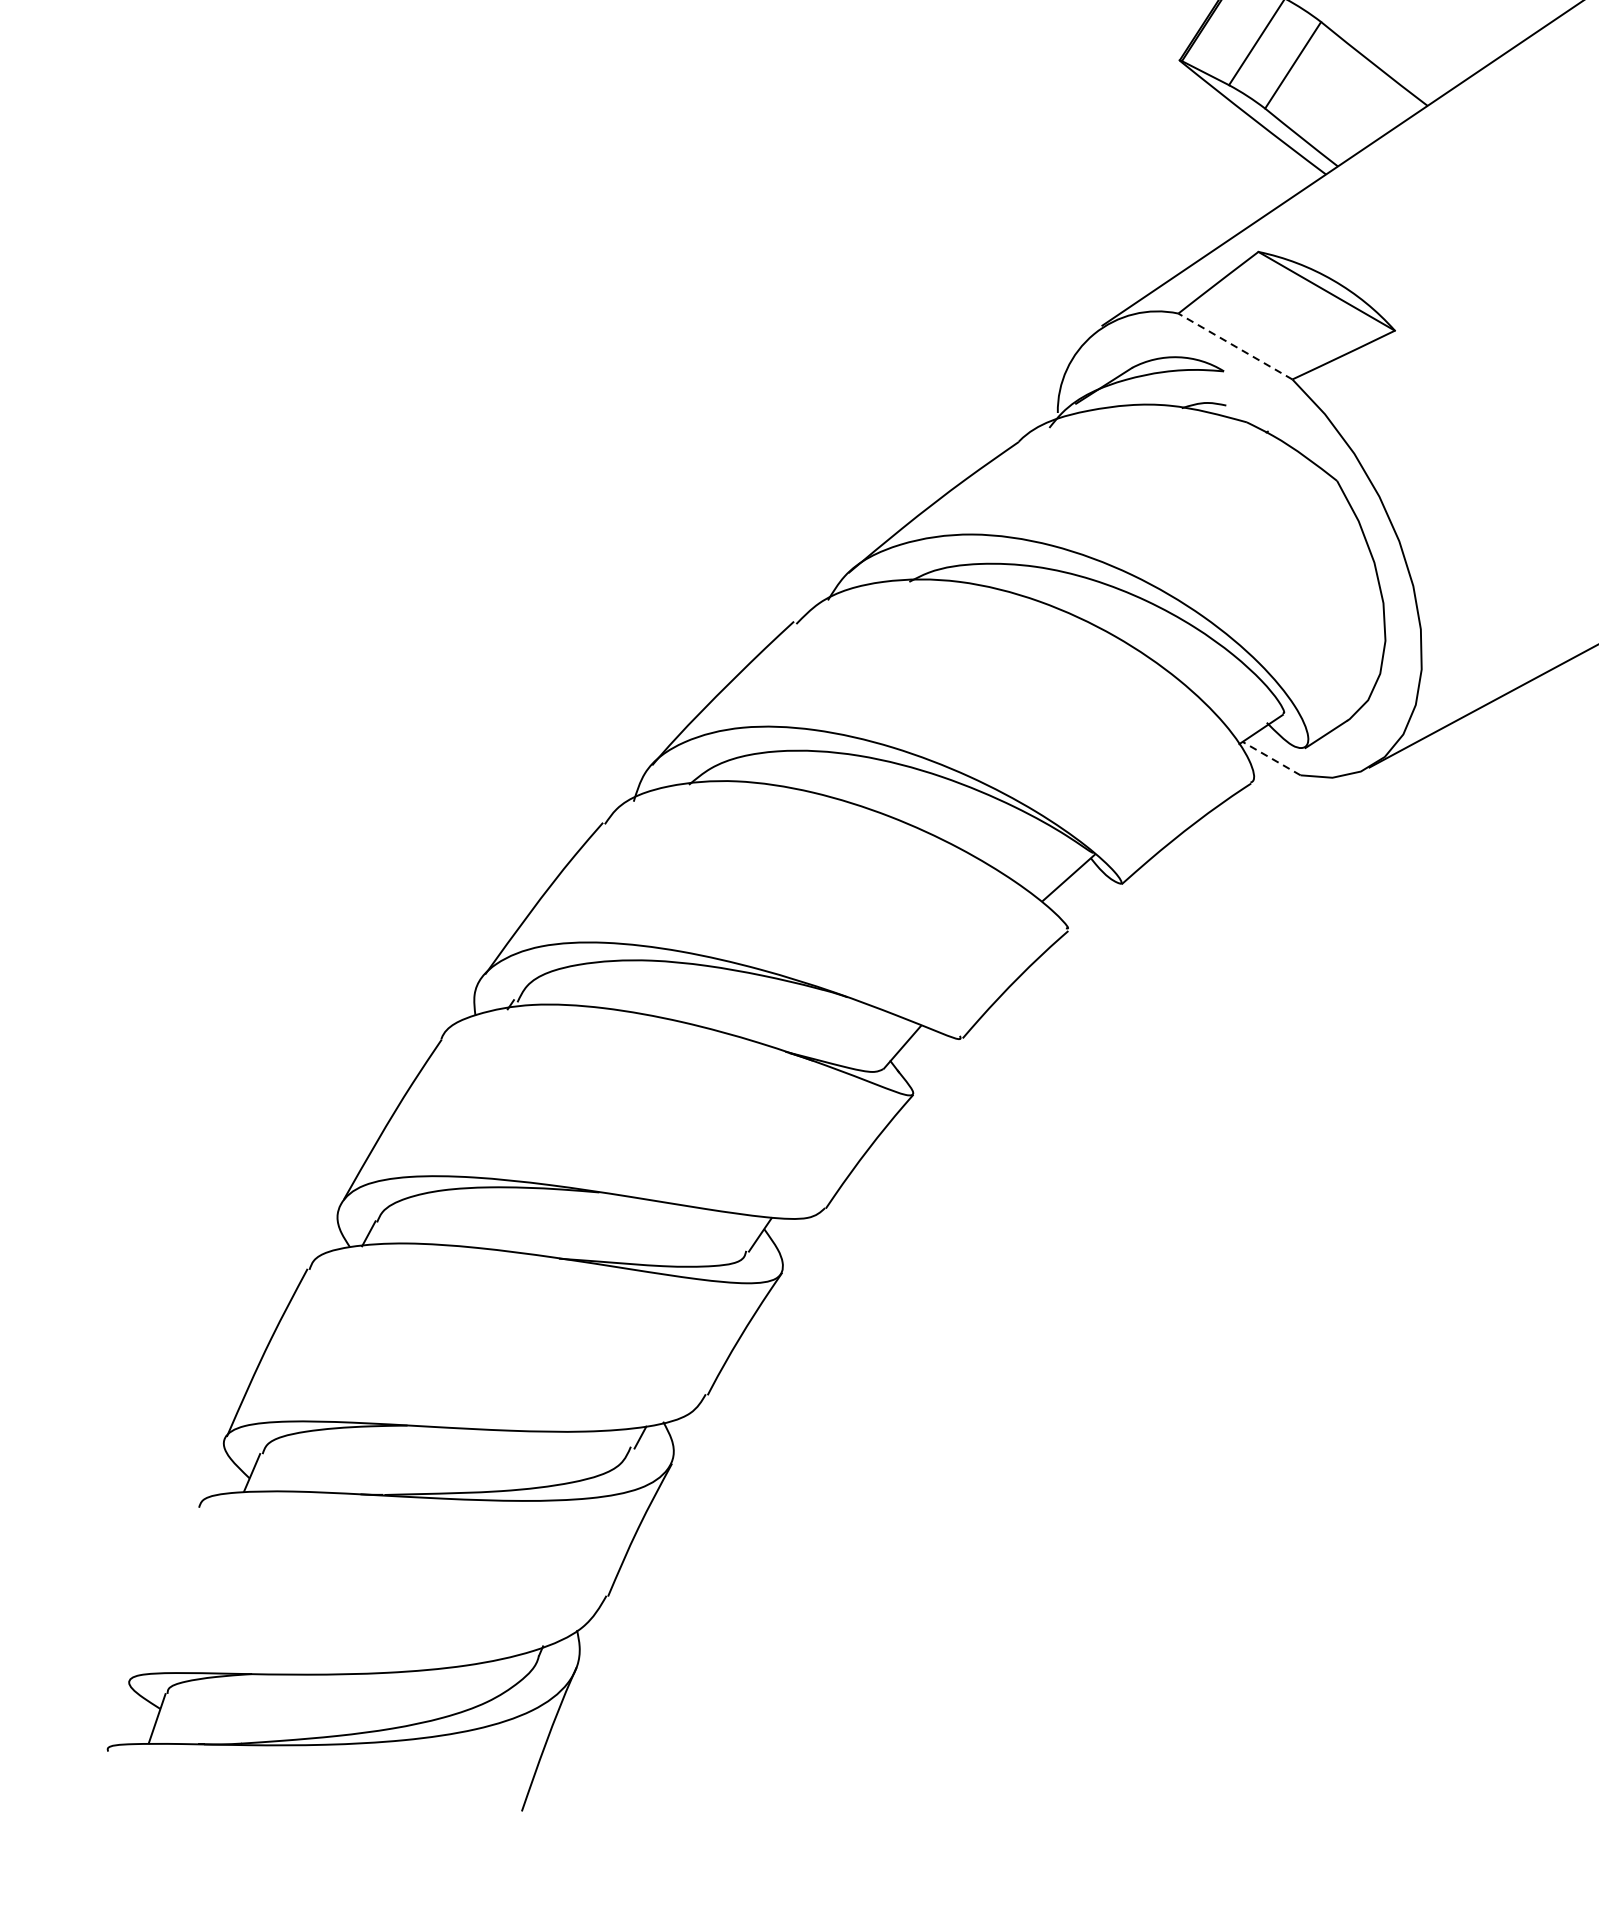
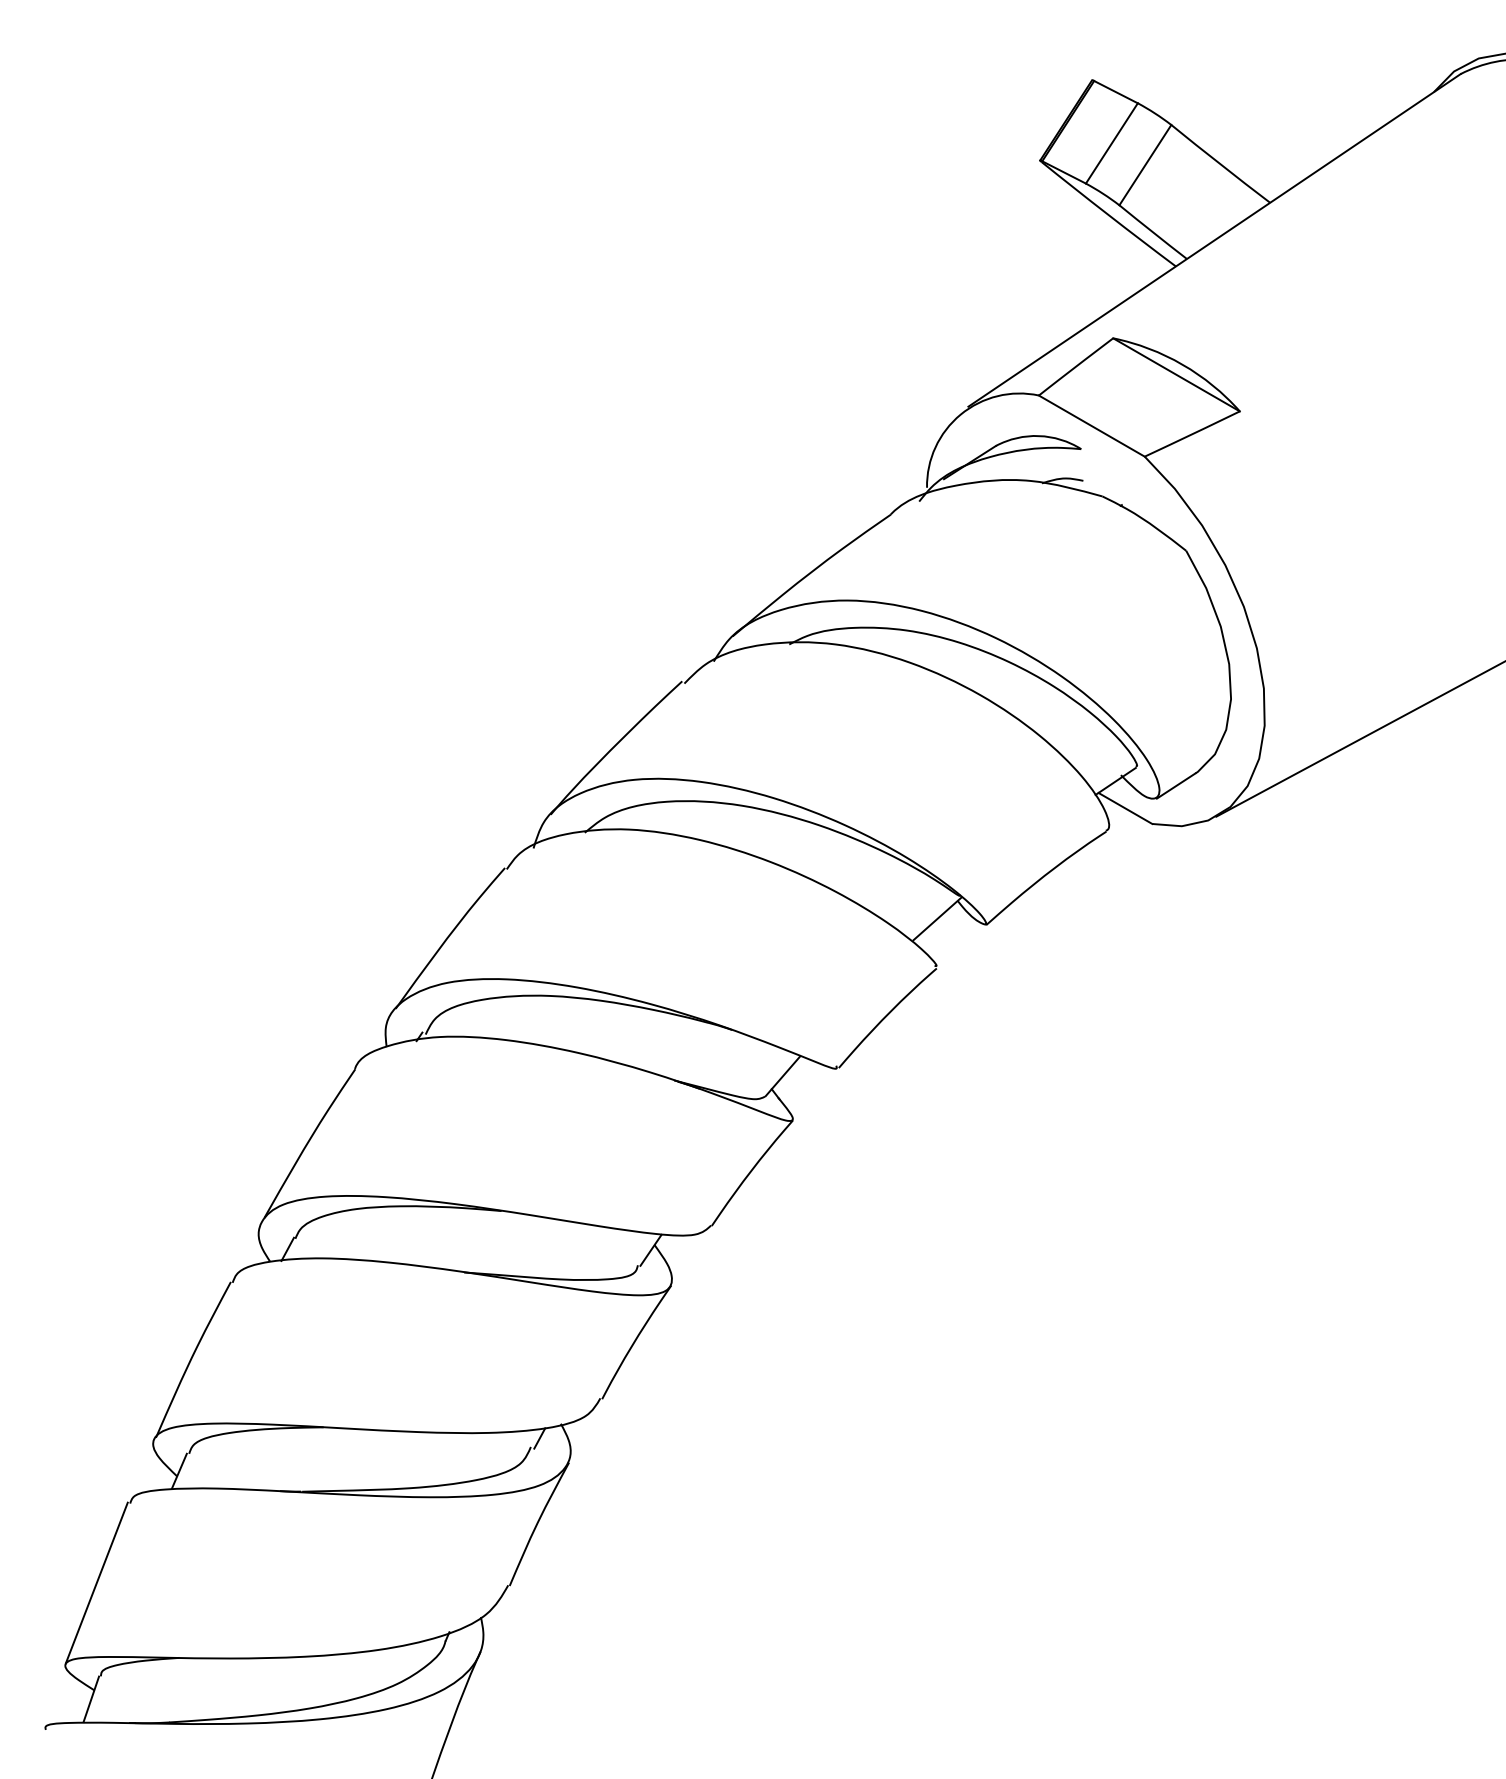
line: (1235, 345) -> (1091, 425), dashed -> solid
line: (1271, 758) -> (1125, 808), dashed -> solid
line: (162, 1592) -> (96, 1582), added

